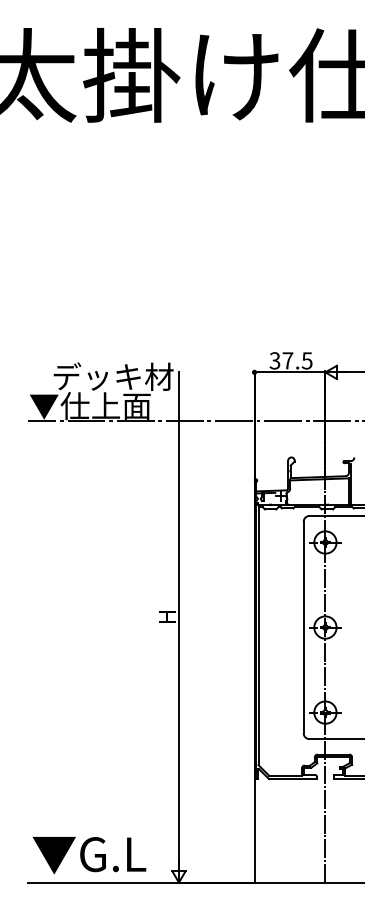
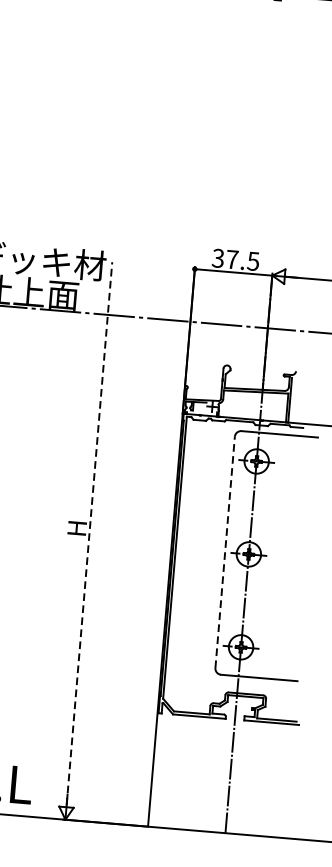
line: (178, 620) -> (88, 533), solid -> dashed
line: (303, 627) -> (224, 552), solid -> dashed

